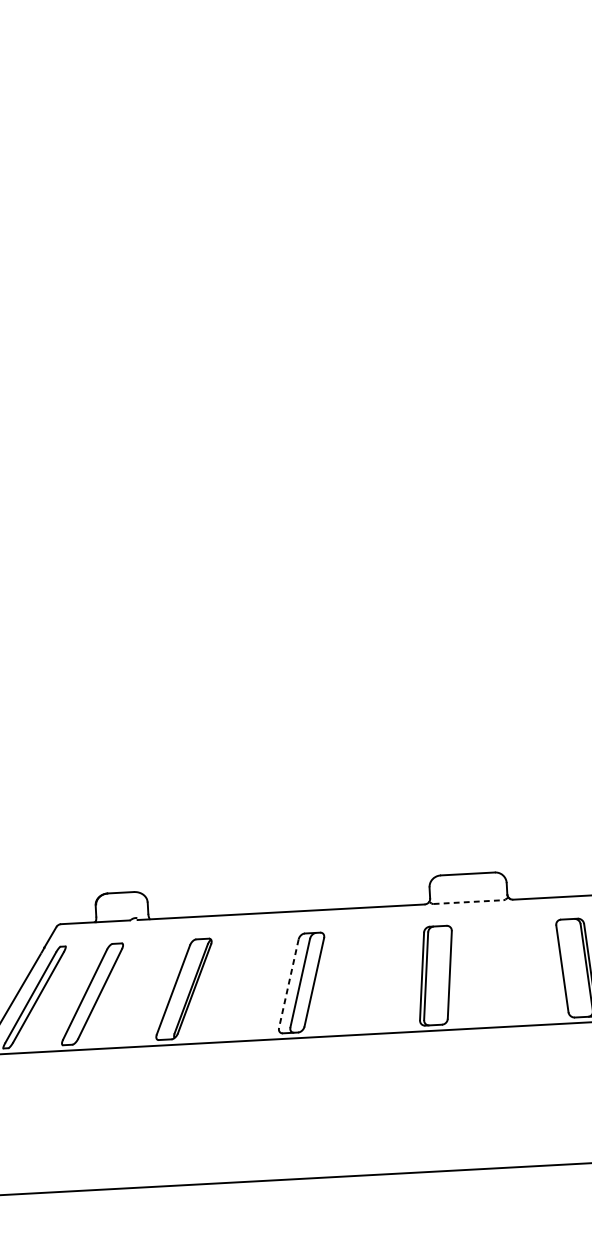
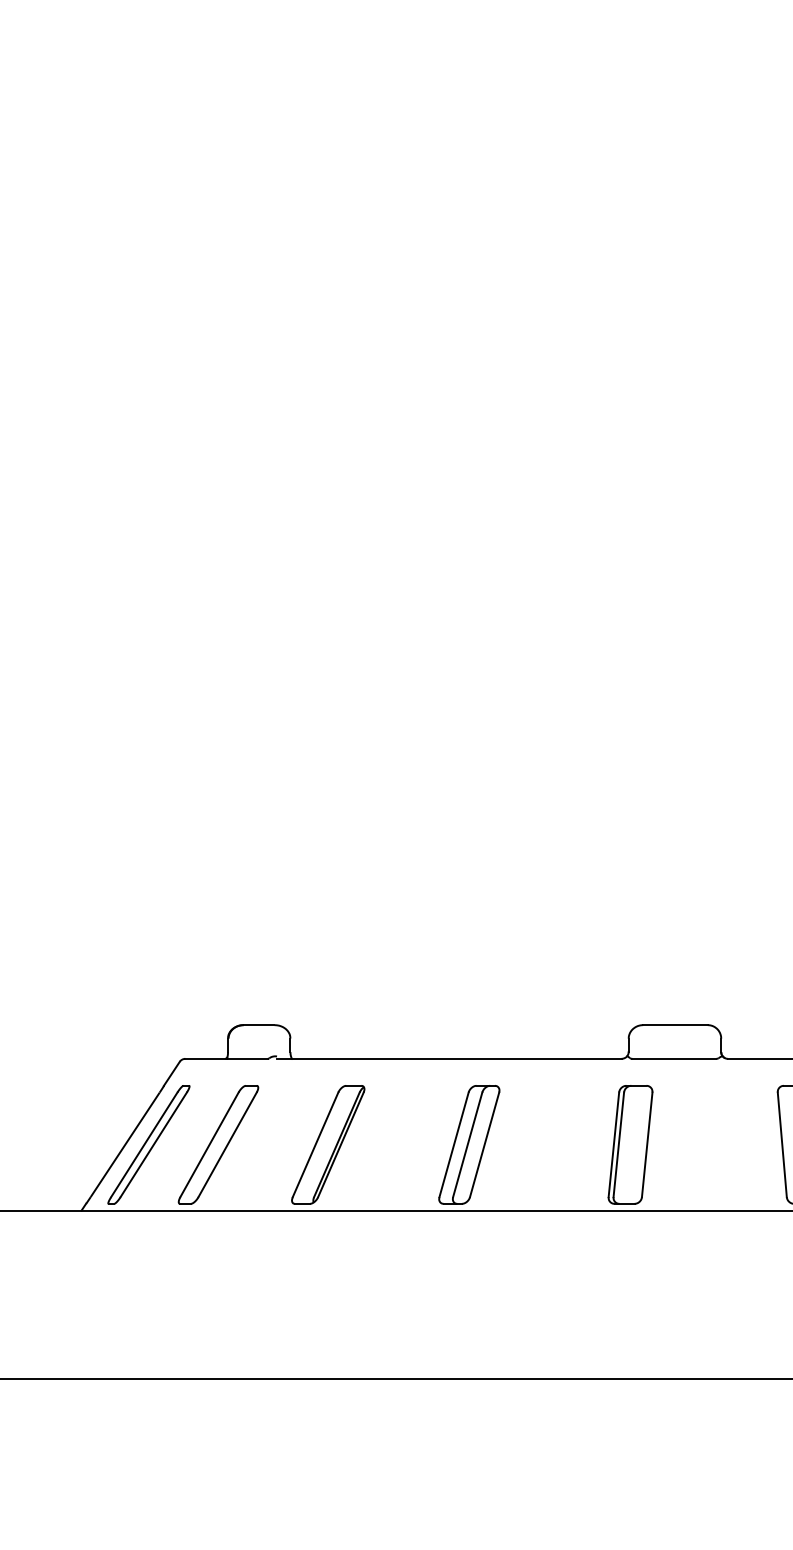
line: (468, 901) -> (674, 1058), dashed -> solid
line: (288, 984) -> (453, 1145), dashed -> solid

